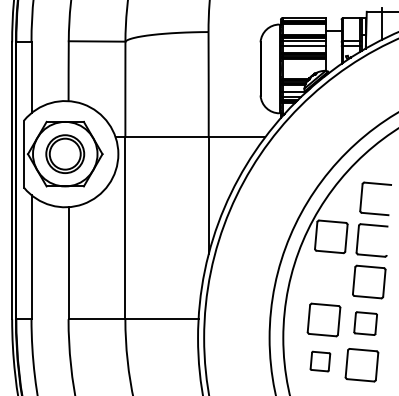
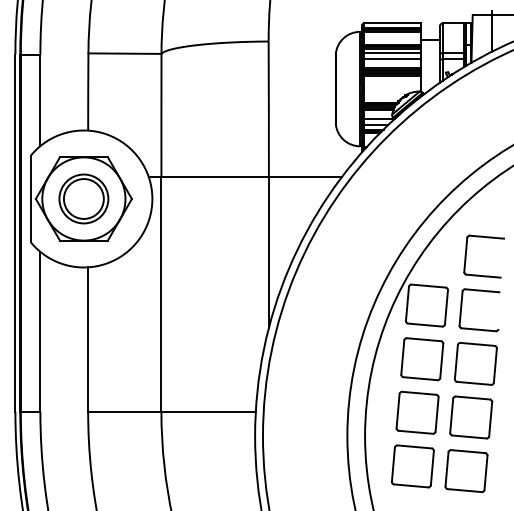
part: (327, 278) -> (422, 359), added
part: (365, 323) -> (471, 417), size x1.43
part: (320, 361) -> (412, 466), size x1.67

